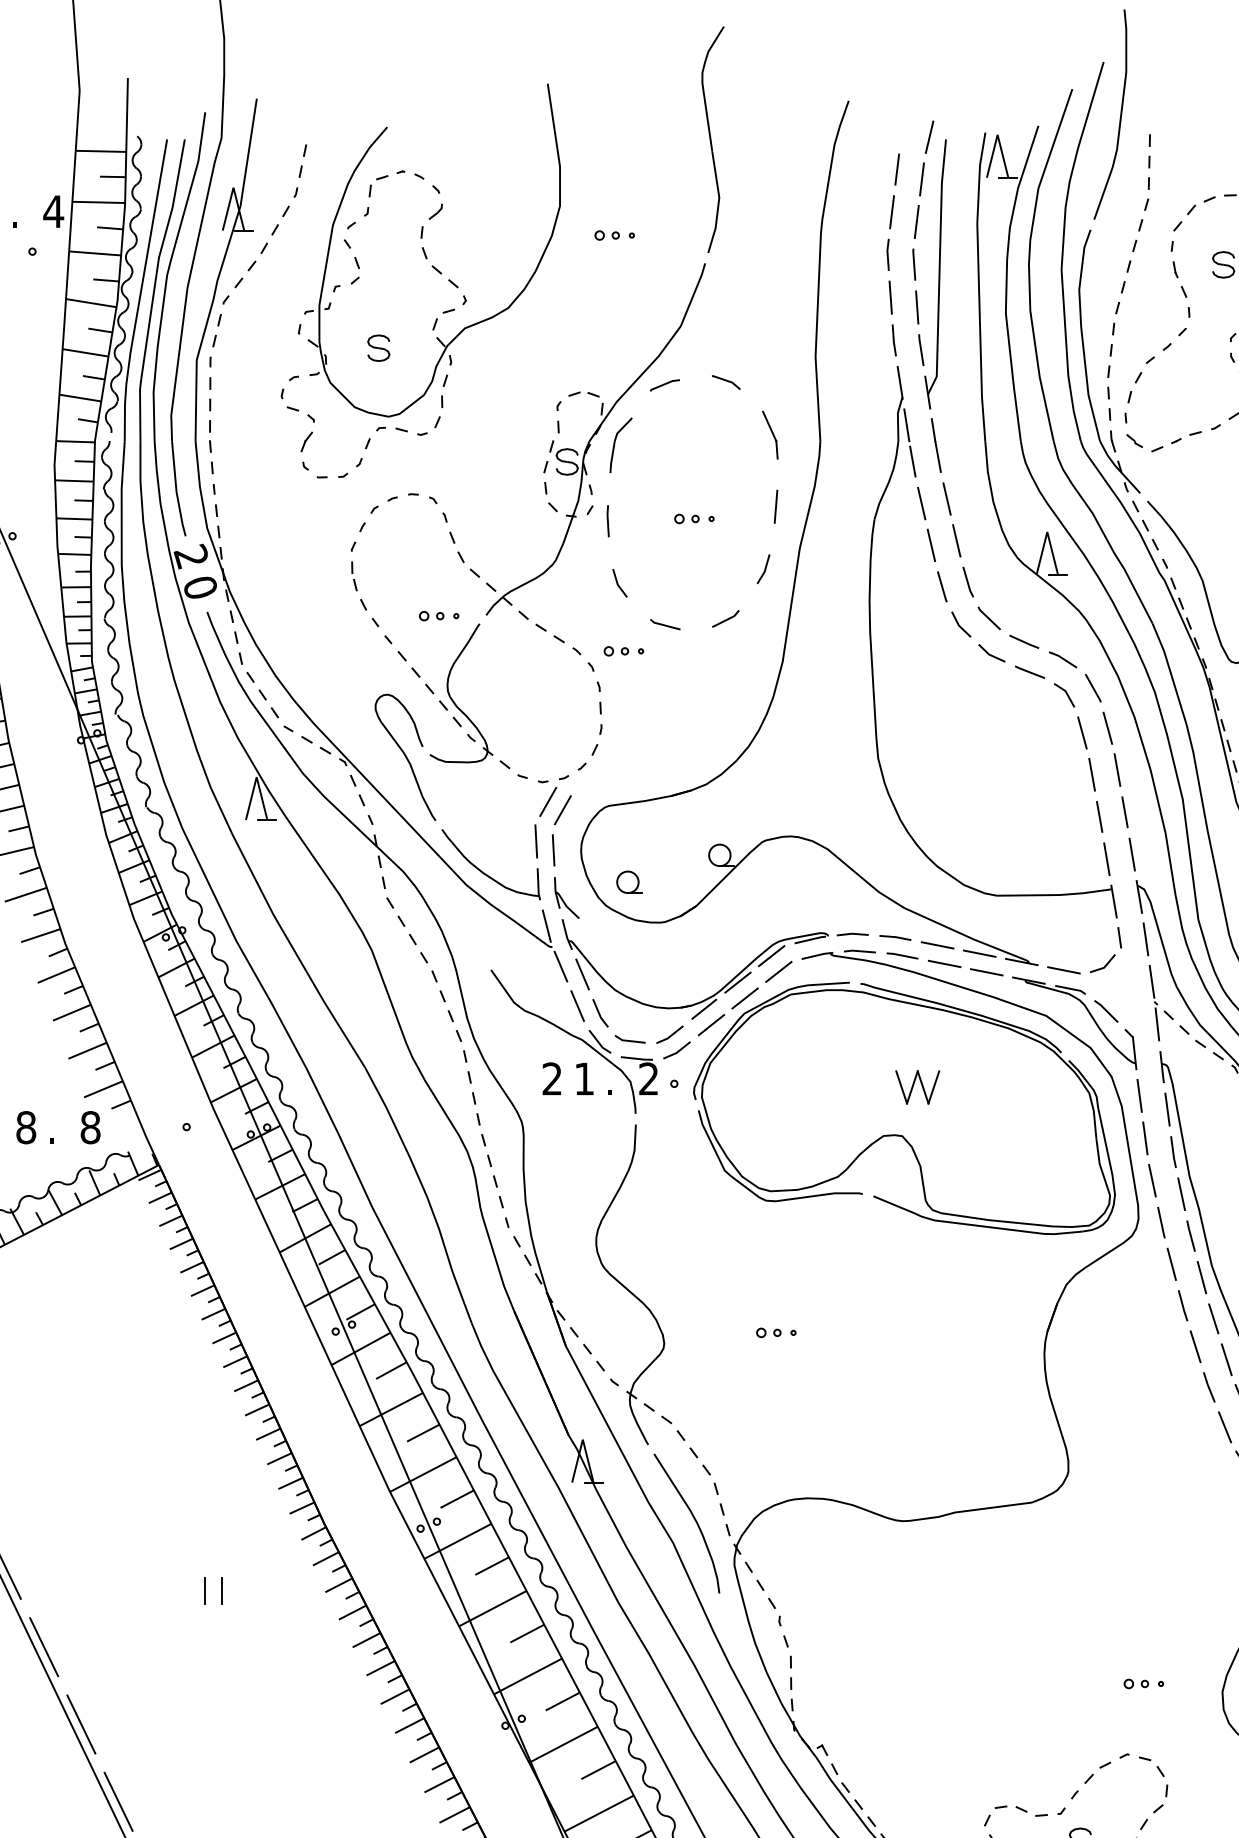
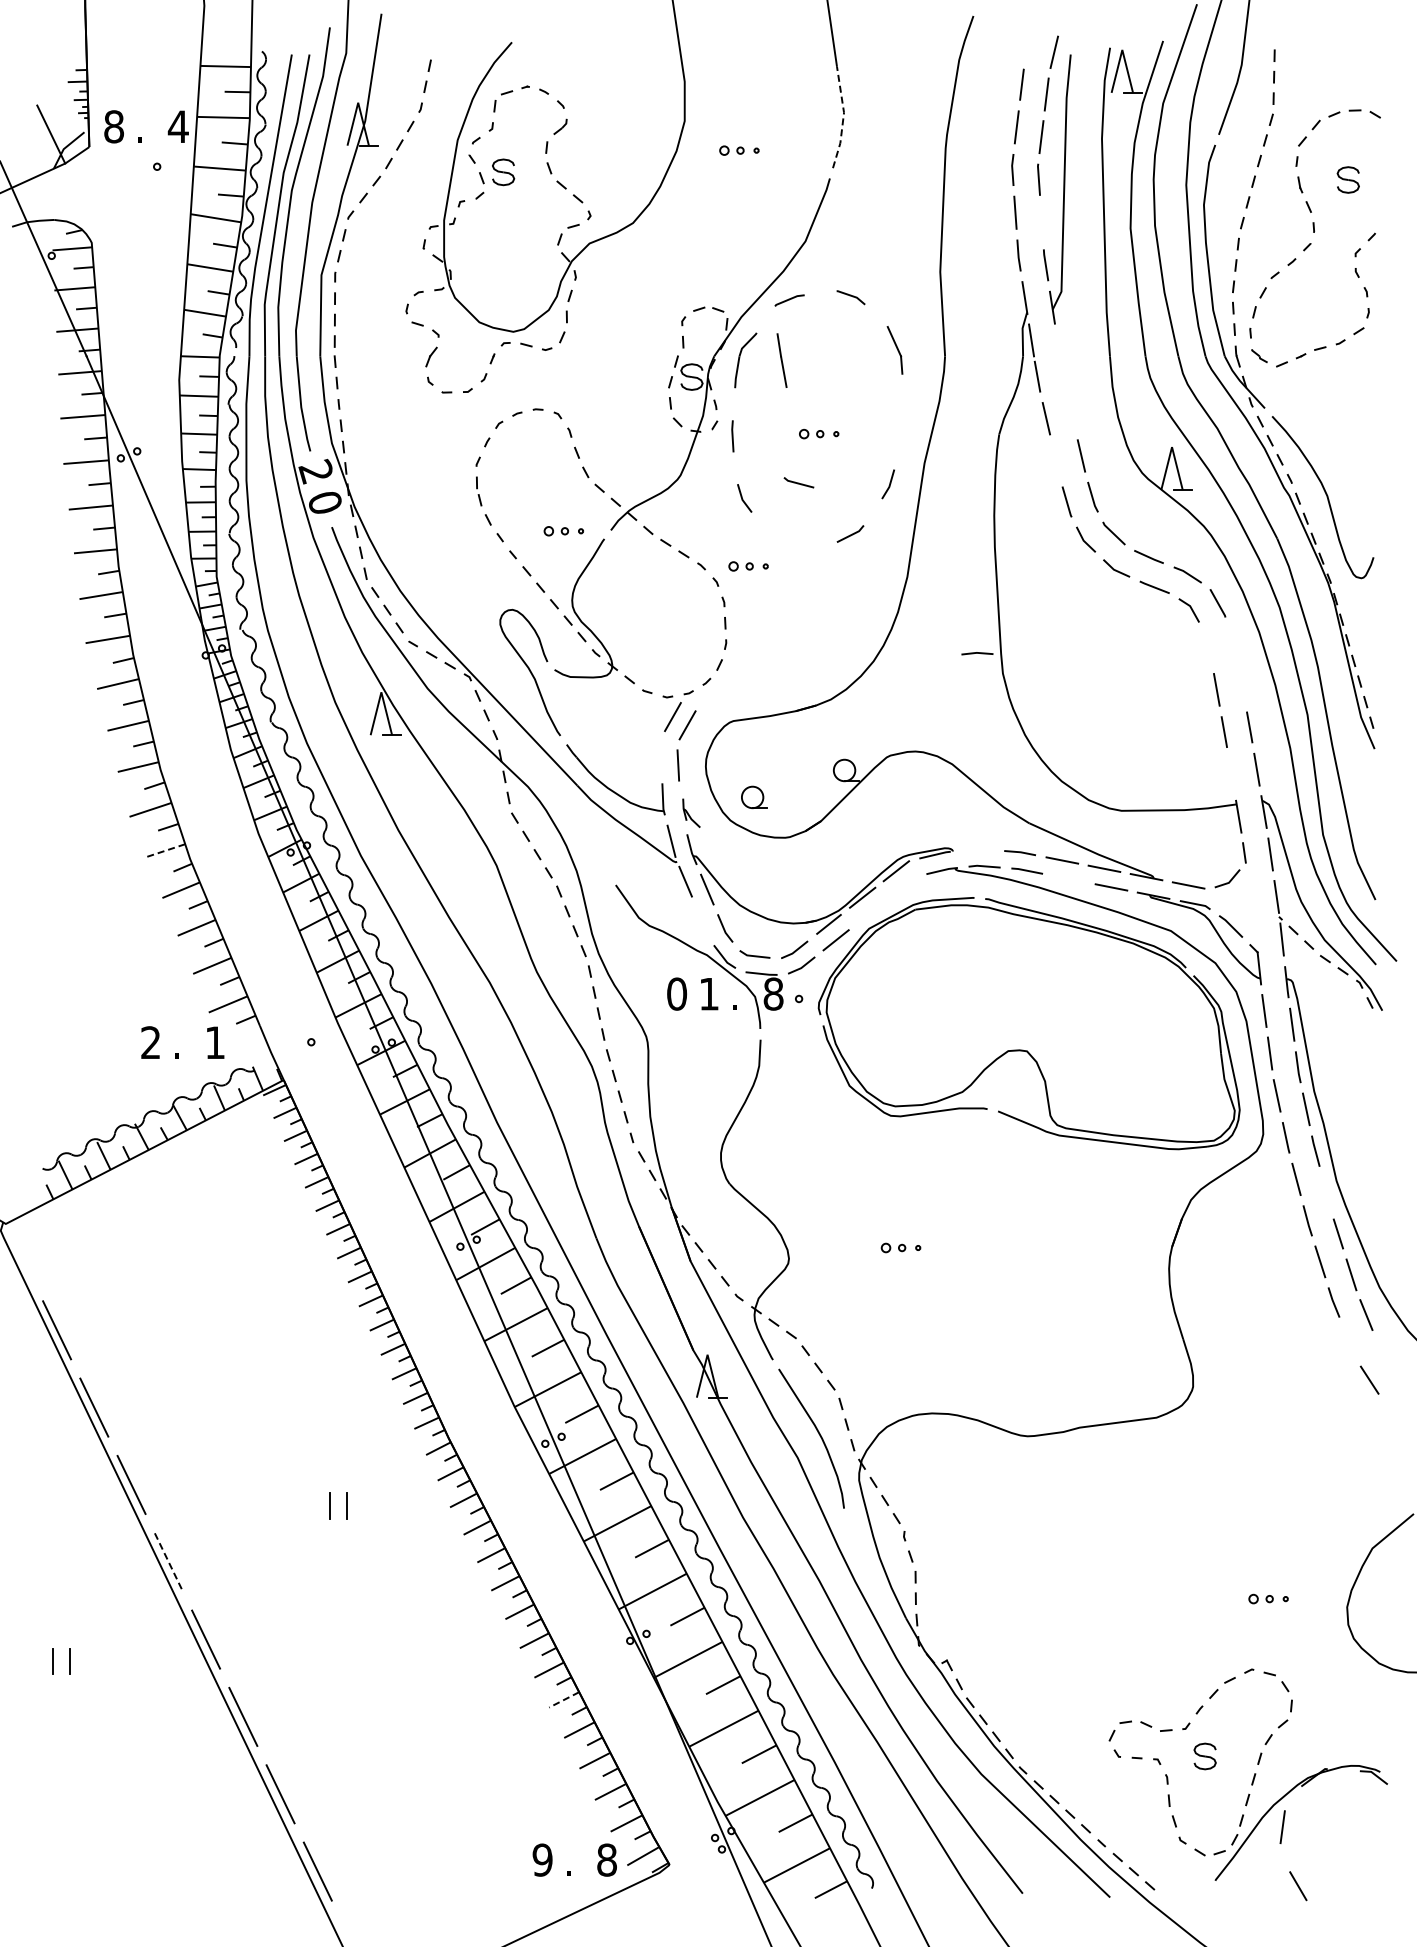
line: (718, 202) -> (843, 117), solid -> dashed
line: (916, 307) -> (1041, 222), removed
part: (378, 348) -> (503, 172), moved
line: (935, 445) -> (781, 360), moved
line: (946, 498) -> (1071, 413), removed
line: (775, 506) -> (900, 421), removed
line: (930, 545) -> (1055, 460), removed
line: (664, 624) -> (798, 482), moved
line: (1107, 727) -> (1232, 642), removed
line: (1081, 732) -> (1206, 647), removed
line: (1117, 770) -> (1242, 685), removed
line: (535, 841) -> (660, 756), removed
line: (1106, 859) -> (1231, 774), removed
part: (566, 898) -> (691, 813), size x0.7
line: (852, 934) -> (977, 653), moved
line: (40, 935) -> (165, 850), solid -> dashed
line: (944, 964) -> (1069, 879), removed
line: (778, 972) -> (903, 887), removed
line: (744, 998) -> (869, 913), removed
line: (577, 1006) -> (702, 921), removed
text: (552, 1078) -> (677, 993), 2 -> 0
text: (648, 1078) -> (773, 993), 2 -> 8
part: (917, 1087) -> (1042, 1002), removed
text: (25, 1127) -> (150, 1042), 8 -> 2
text: (90, 1127) -> (215, 1042), 8 -> 1
line: (1201, 1277) -> (1326, 1192), removed
line: (1224, 1427) -> (1349, 1342), removed
line: (44, 1647) -> (169, 1562), solid -> dashed
line: (439, 1784) -> (564, 1699), solid -> dashed

